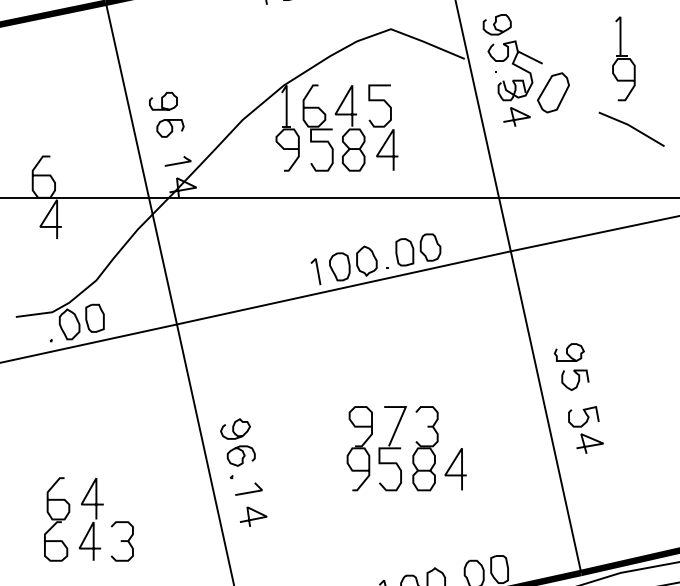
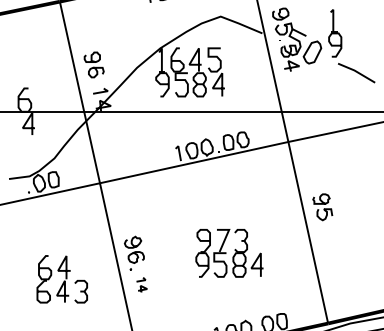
part: (624, 59) -> (335, 33), moved
part: (585, 429) -> (330, 242), removed
part: (250, 503) -> (141, 284), size x0.6
part: (87, 519) -> (61, 279), moved

